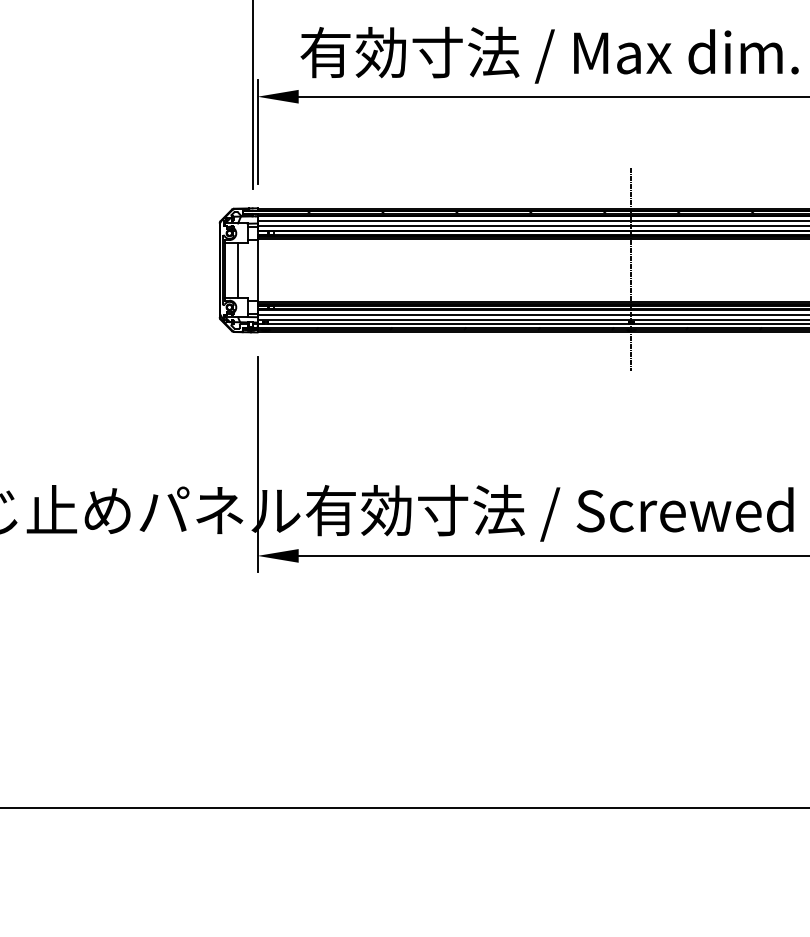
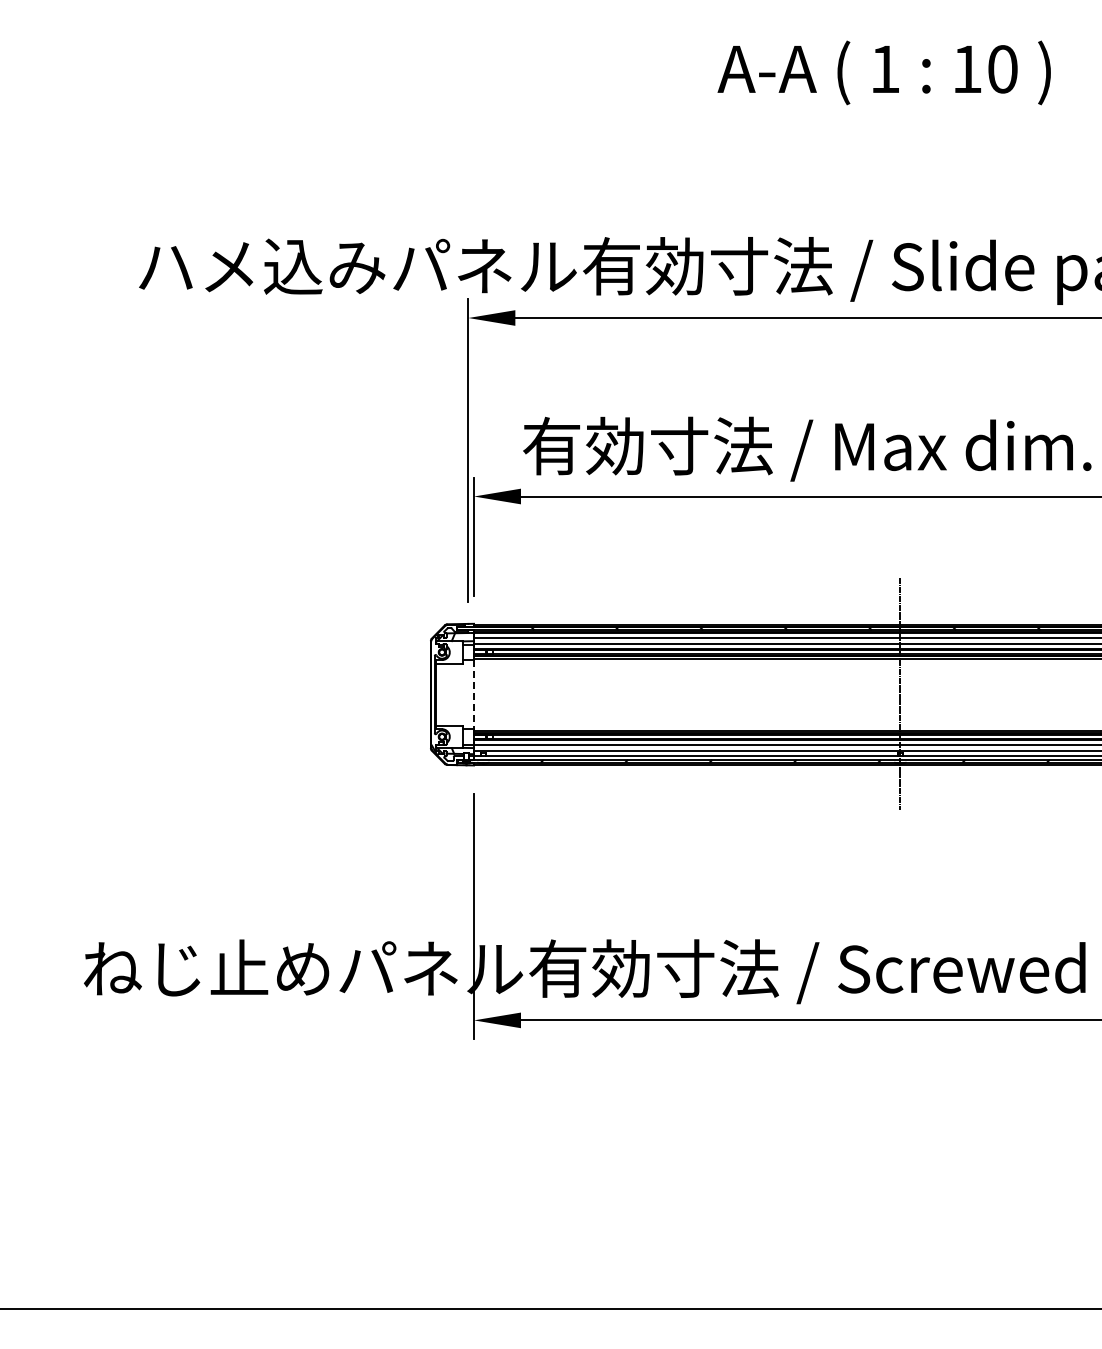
line: (237, 270) -> (451, 694), removed
line: (257, 270) -> (474, 694), solid -> dashed

